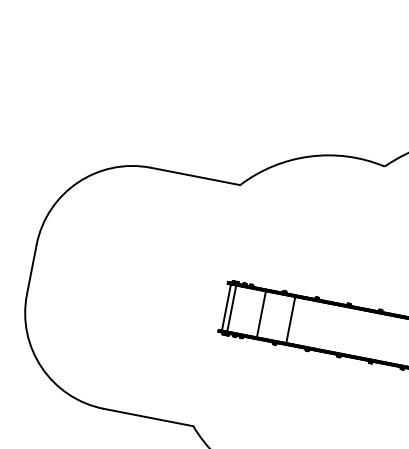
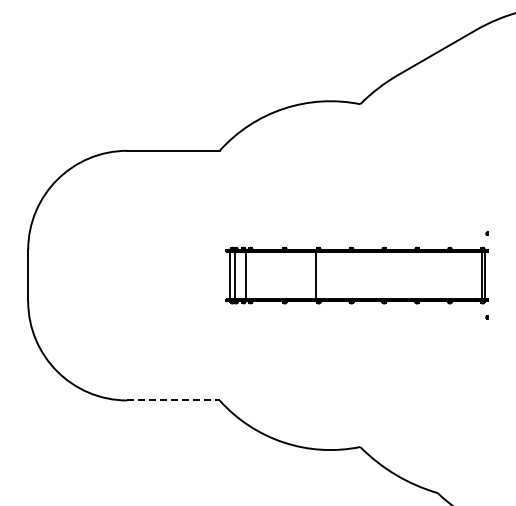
line: (261, 314) -> (245, 275), moved
line: (290, 319) -> (316, 275), moved
line: (149, 417) -> (174, 400), solid -> dashed

